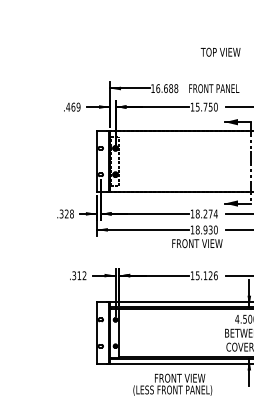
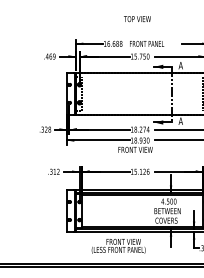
text: (220, 52) -> (137, 19), moved

